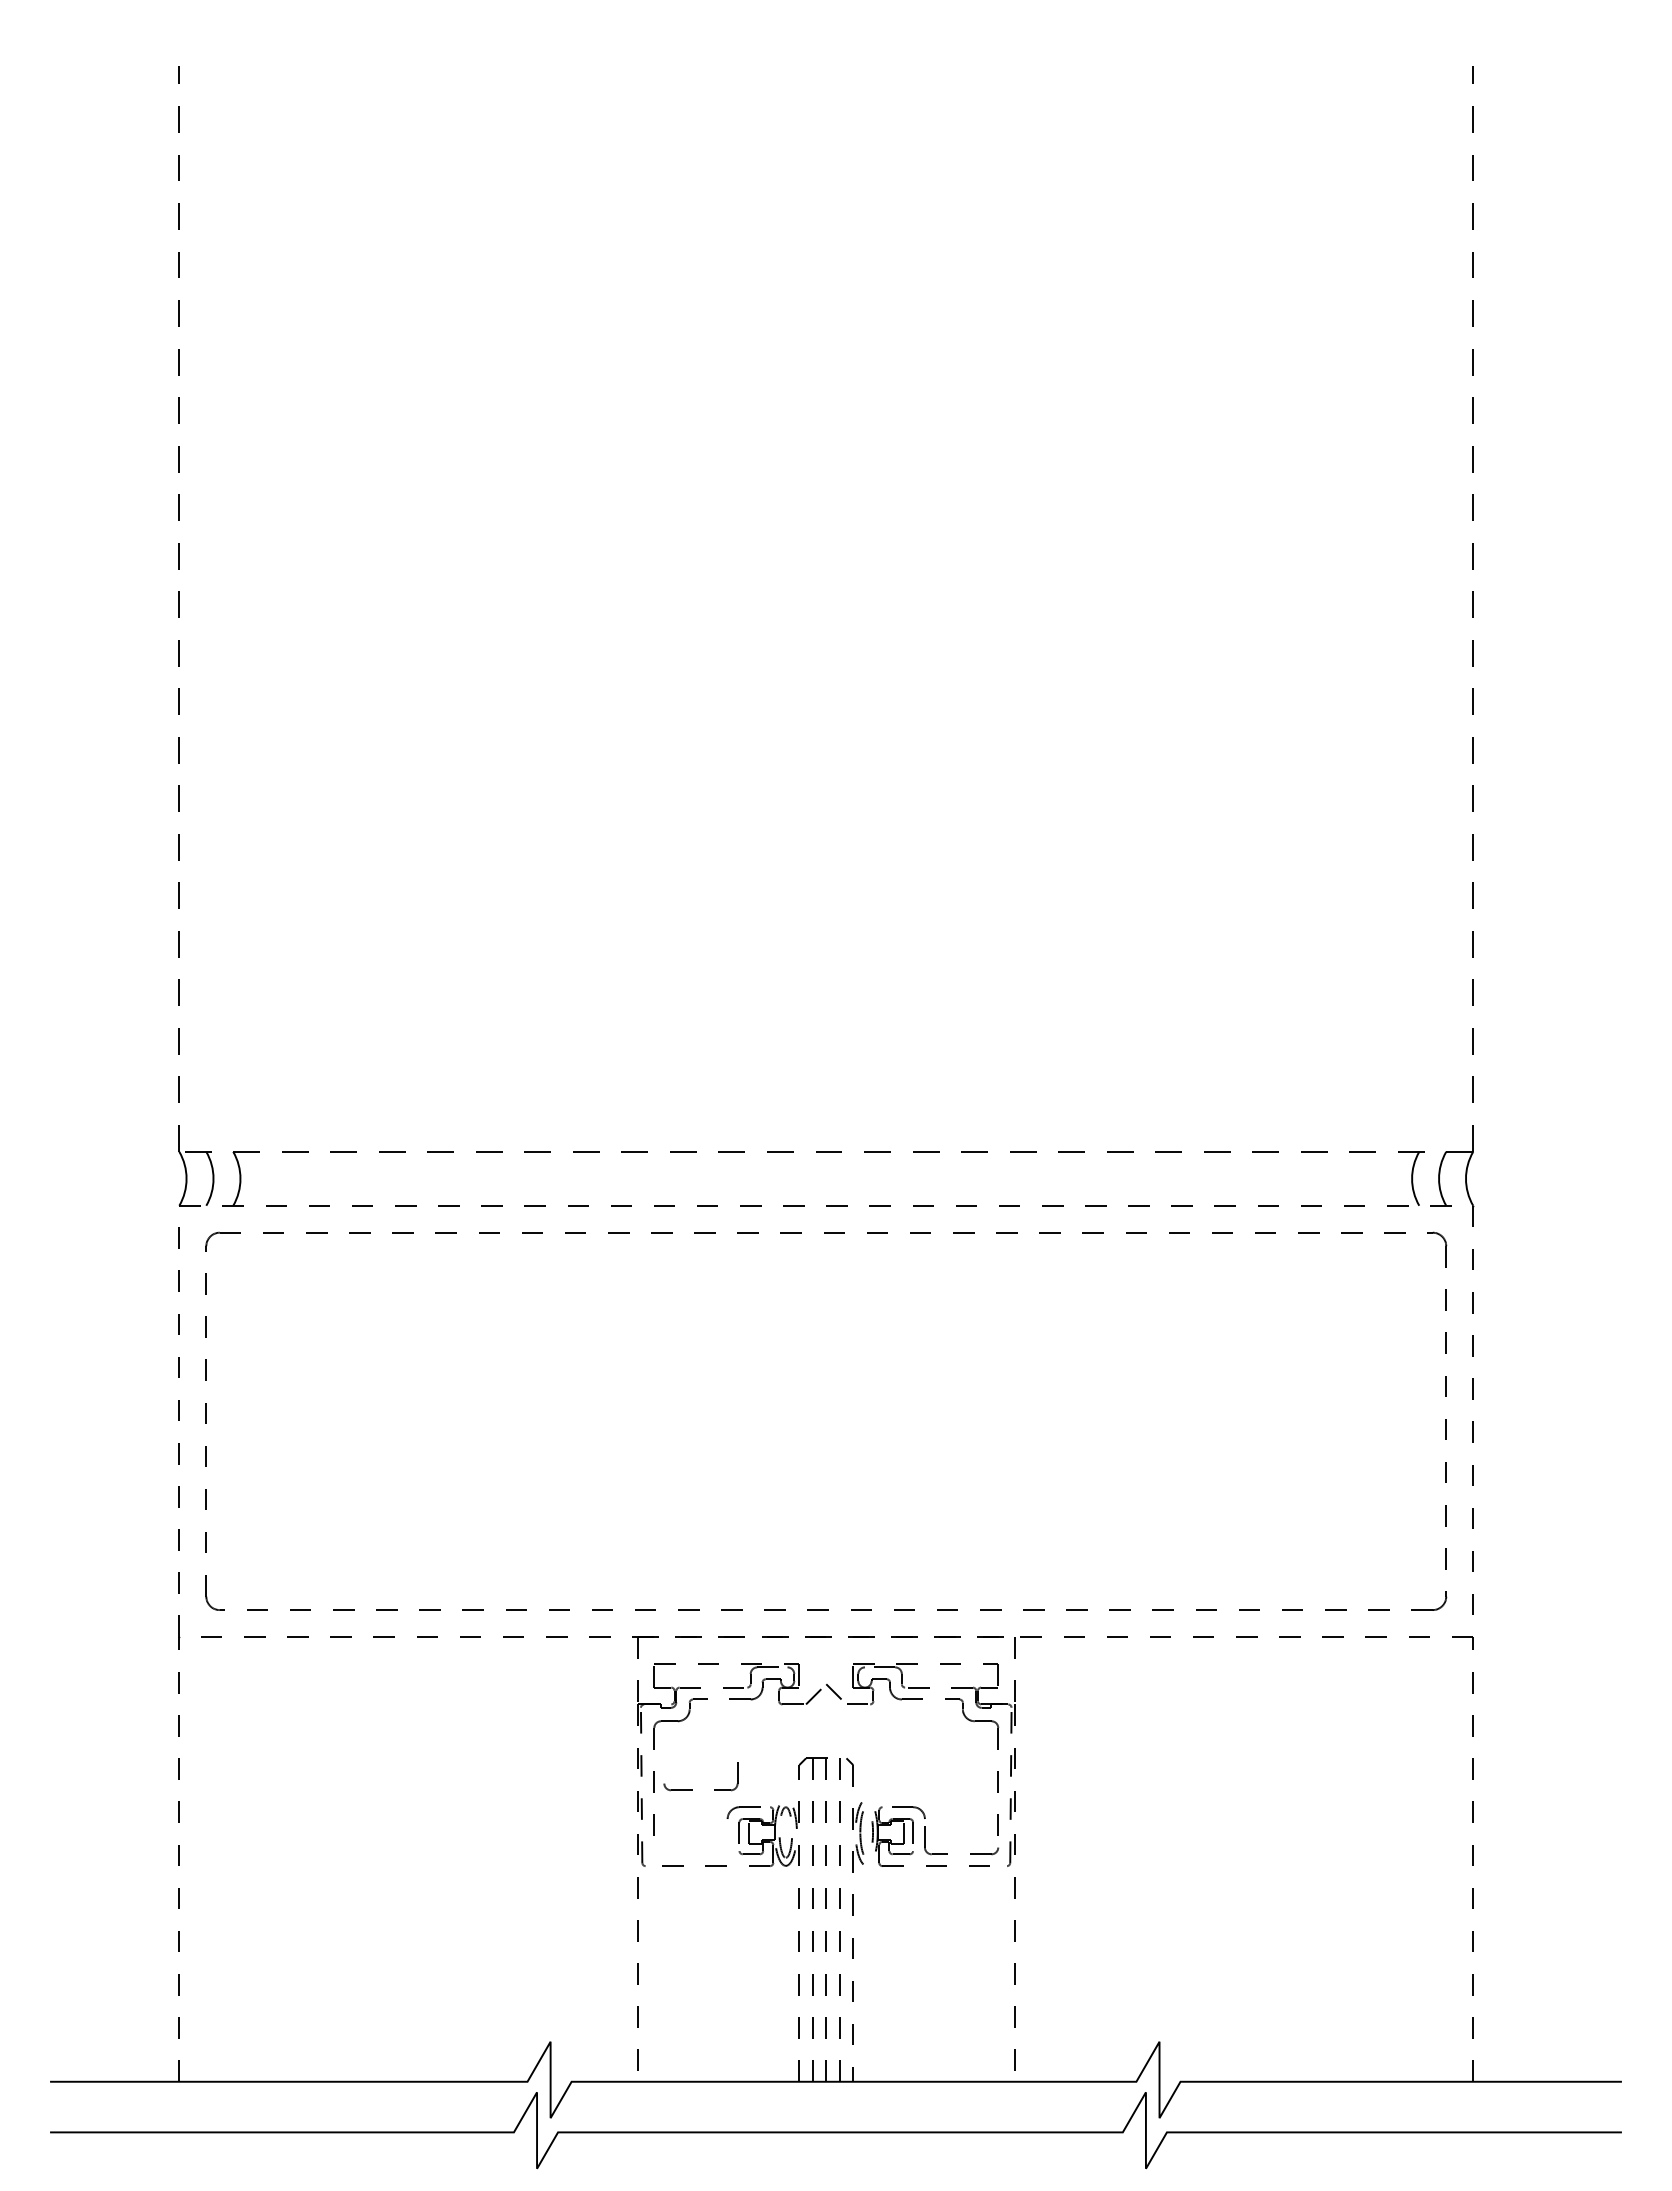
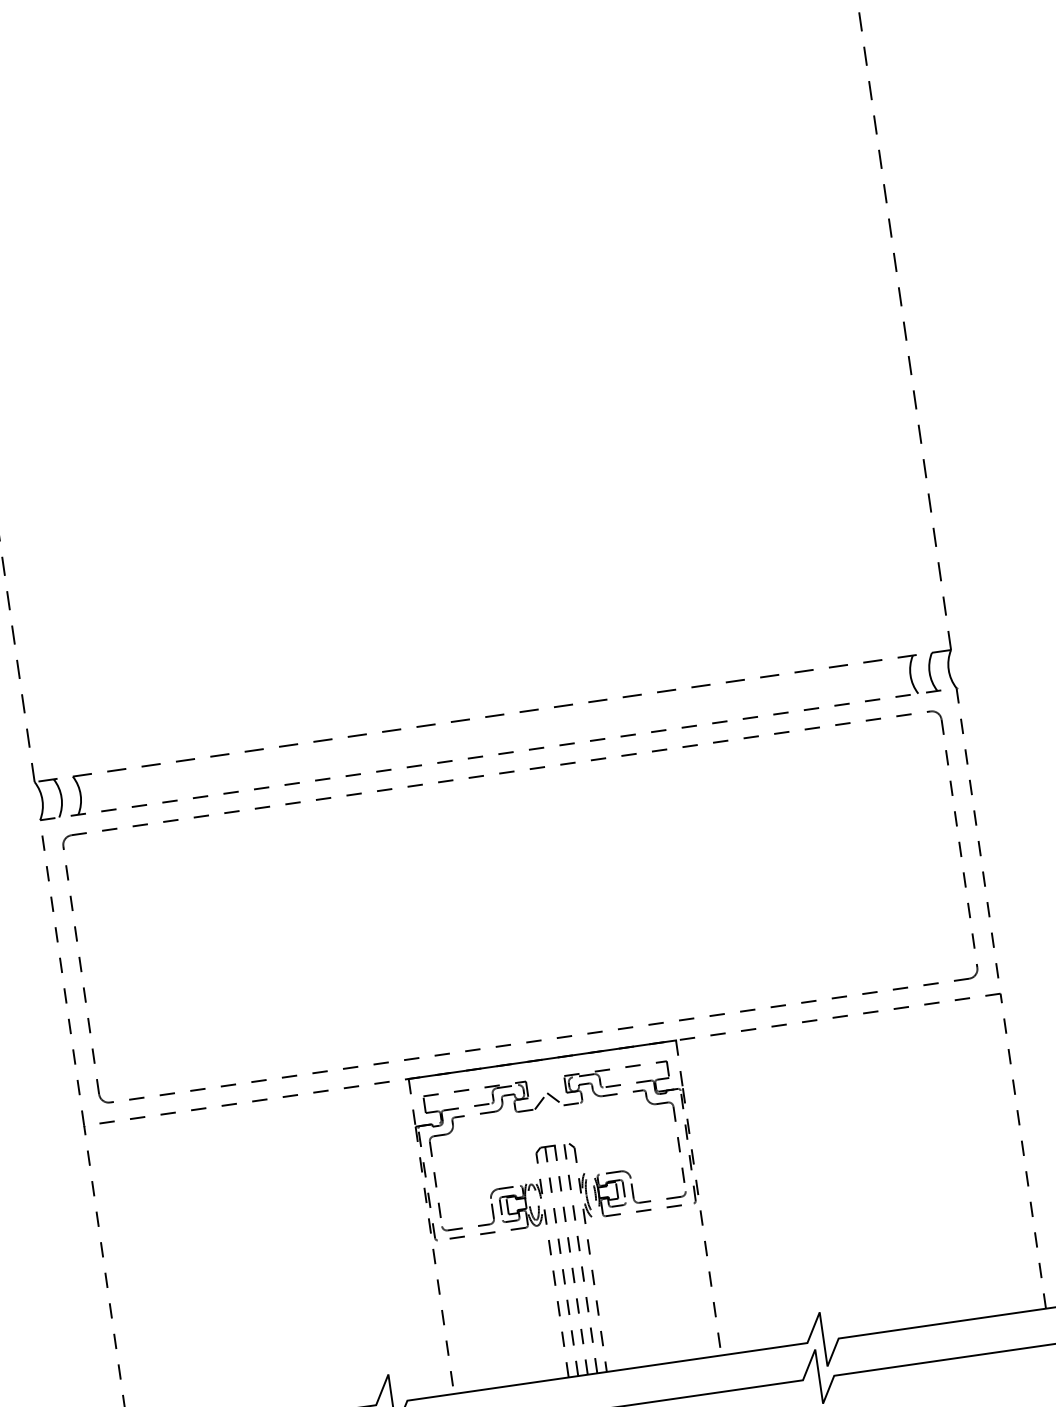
line: (826, 1637) -> (542, 1060), dashed -> solid
part: (692, 1789) -> (462, 1227), moved

